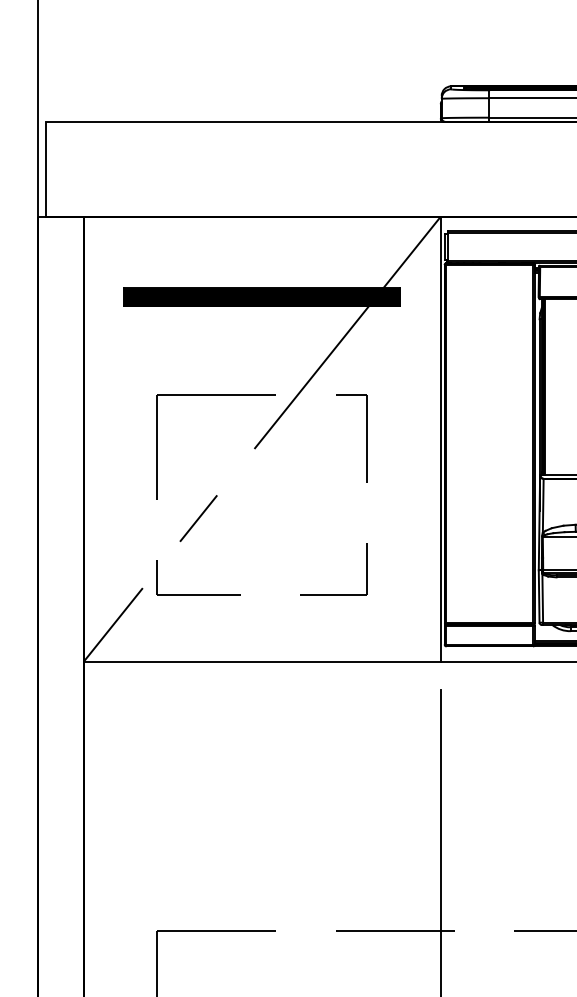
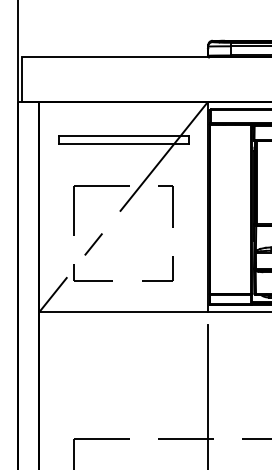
hatch: (261, 295) -> (123, 139), removed

